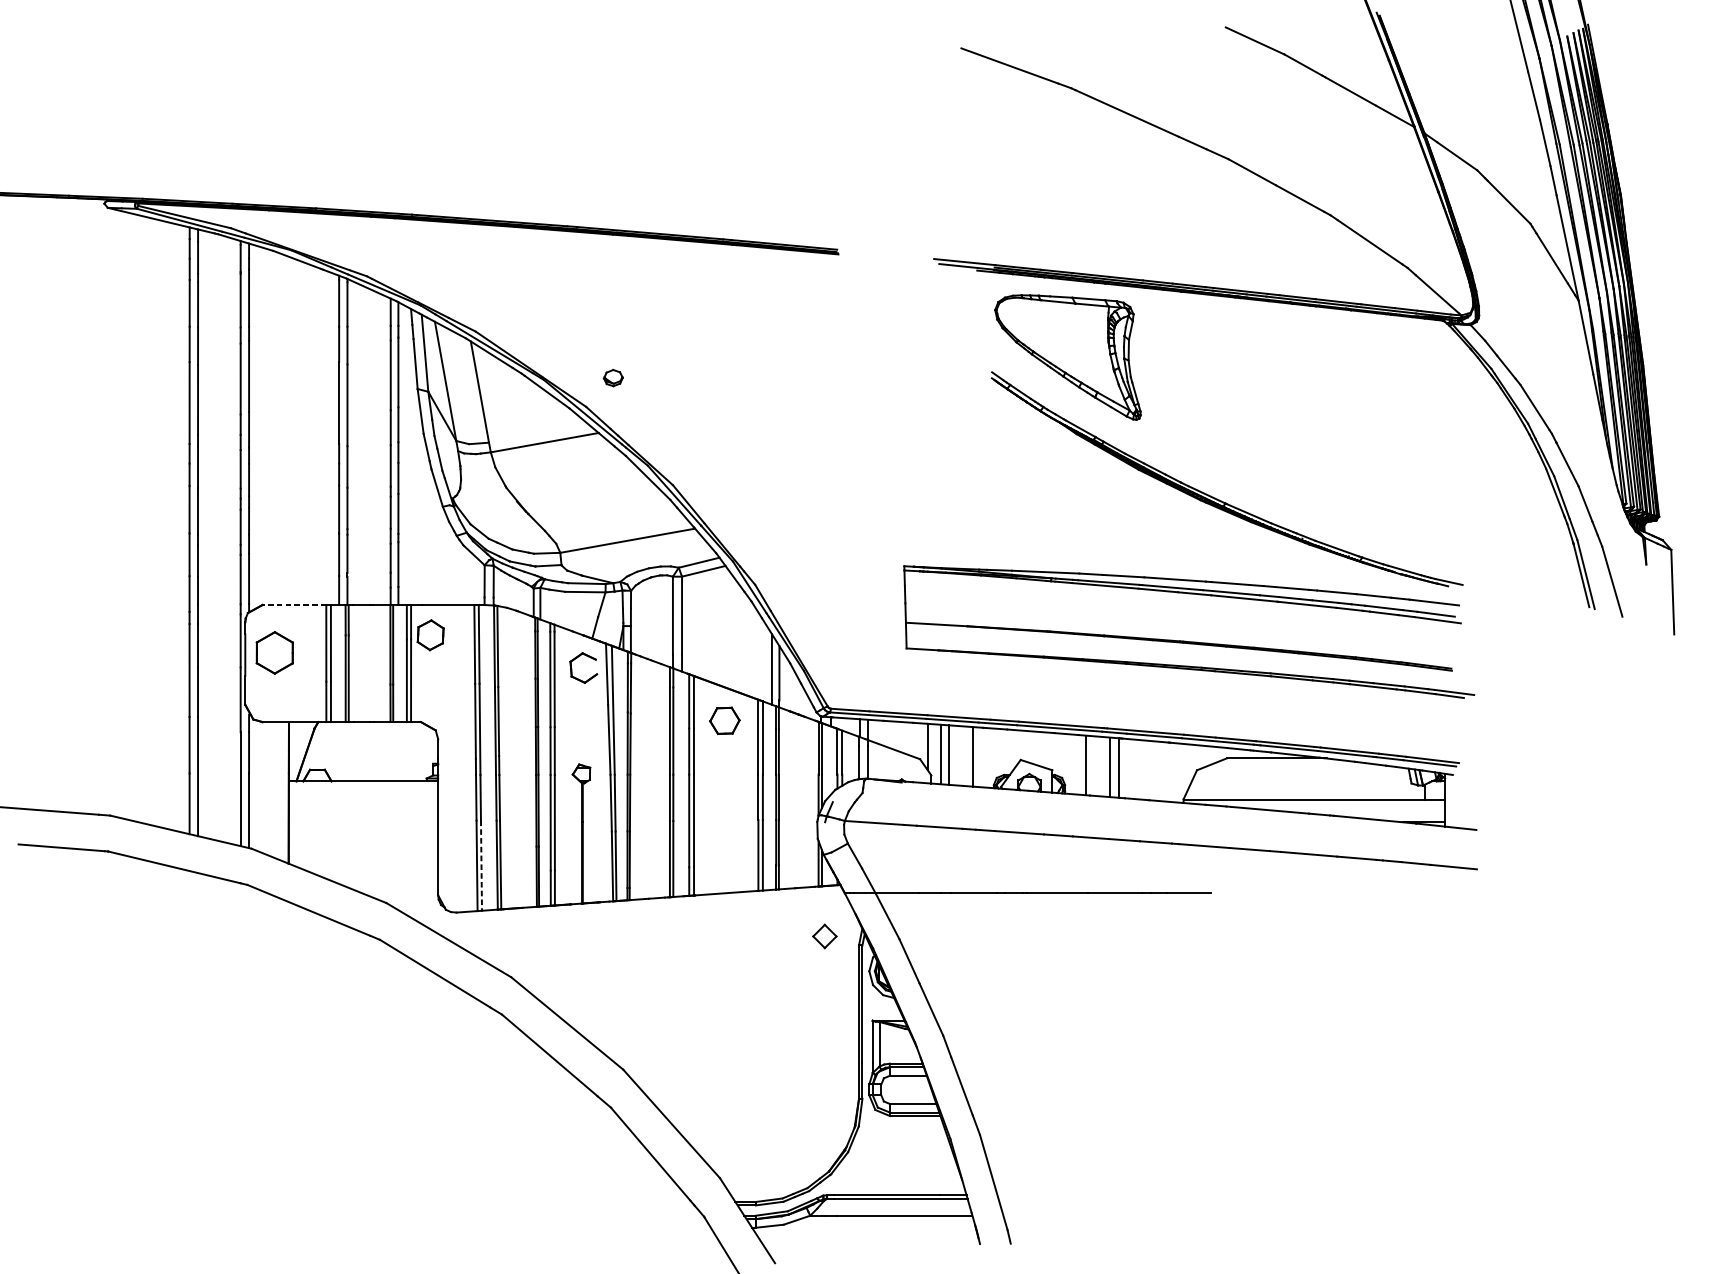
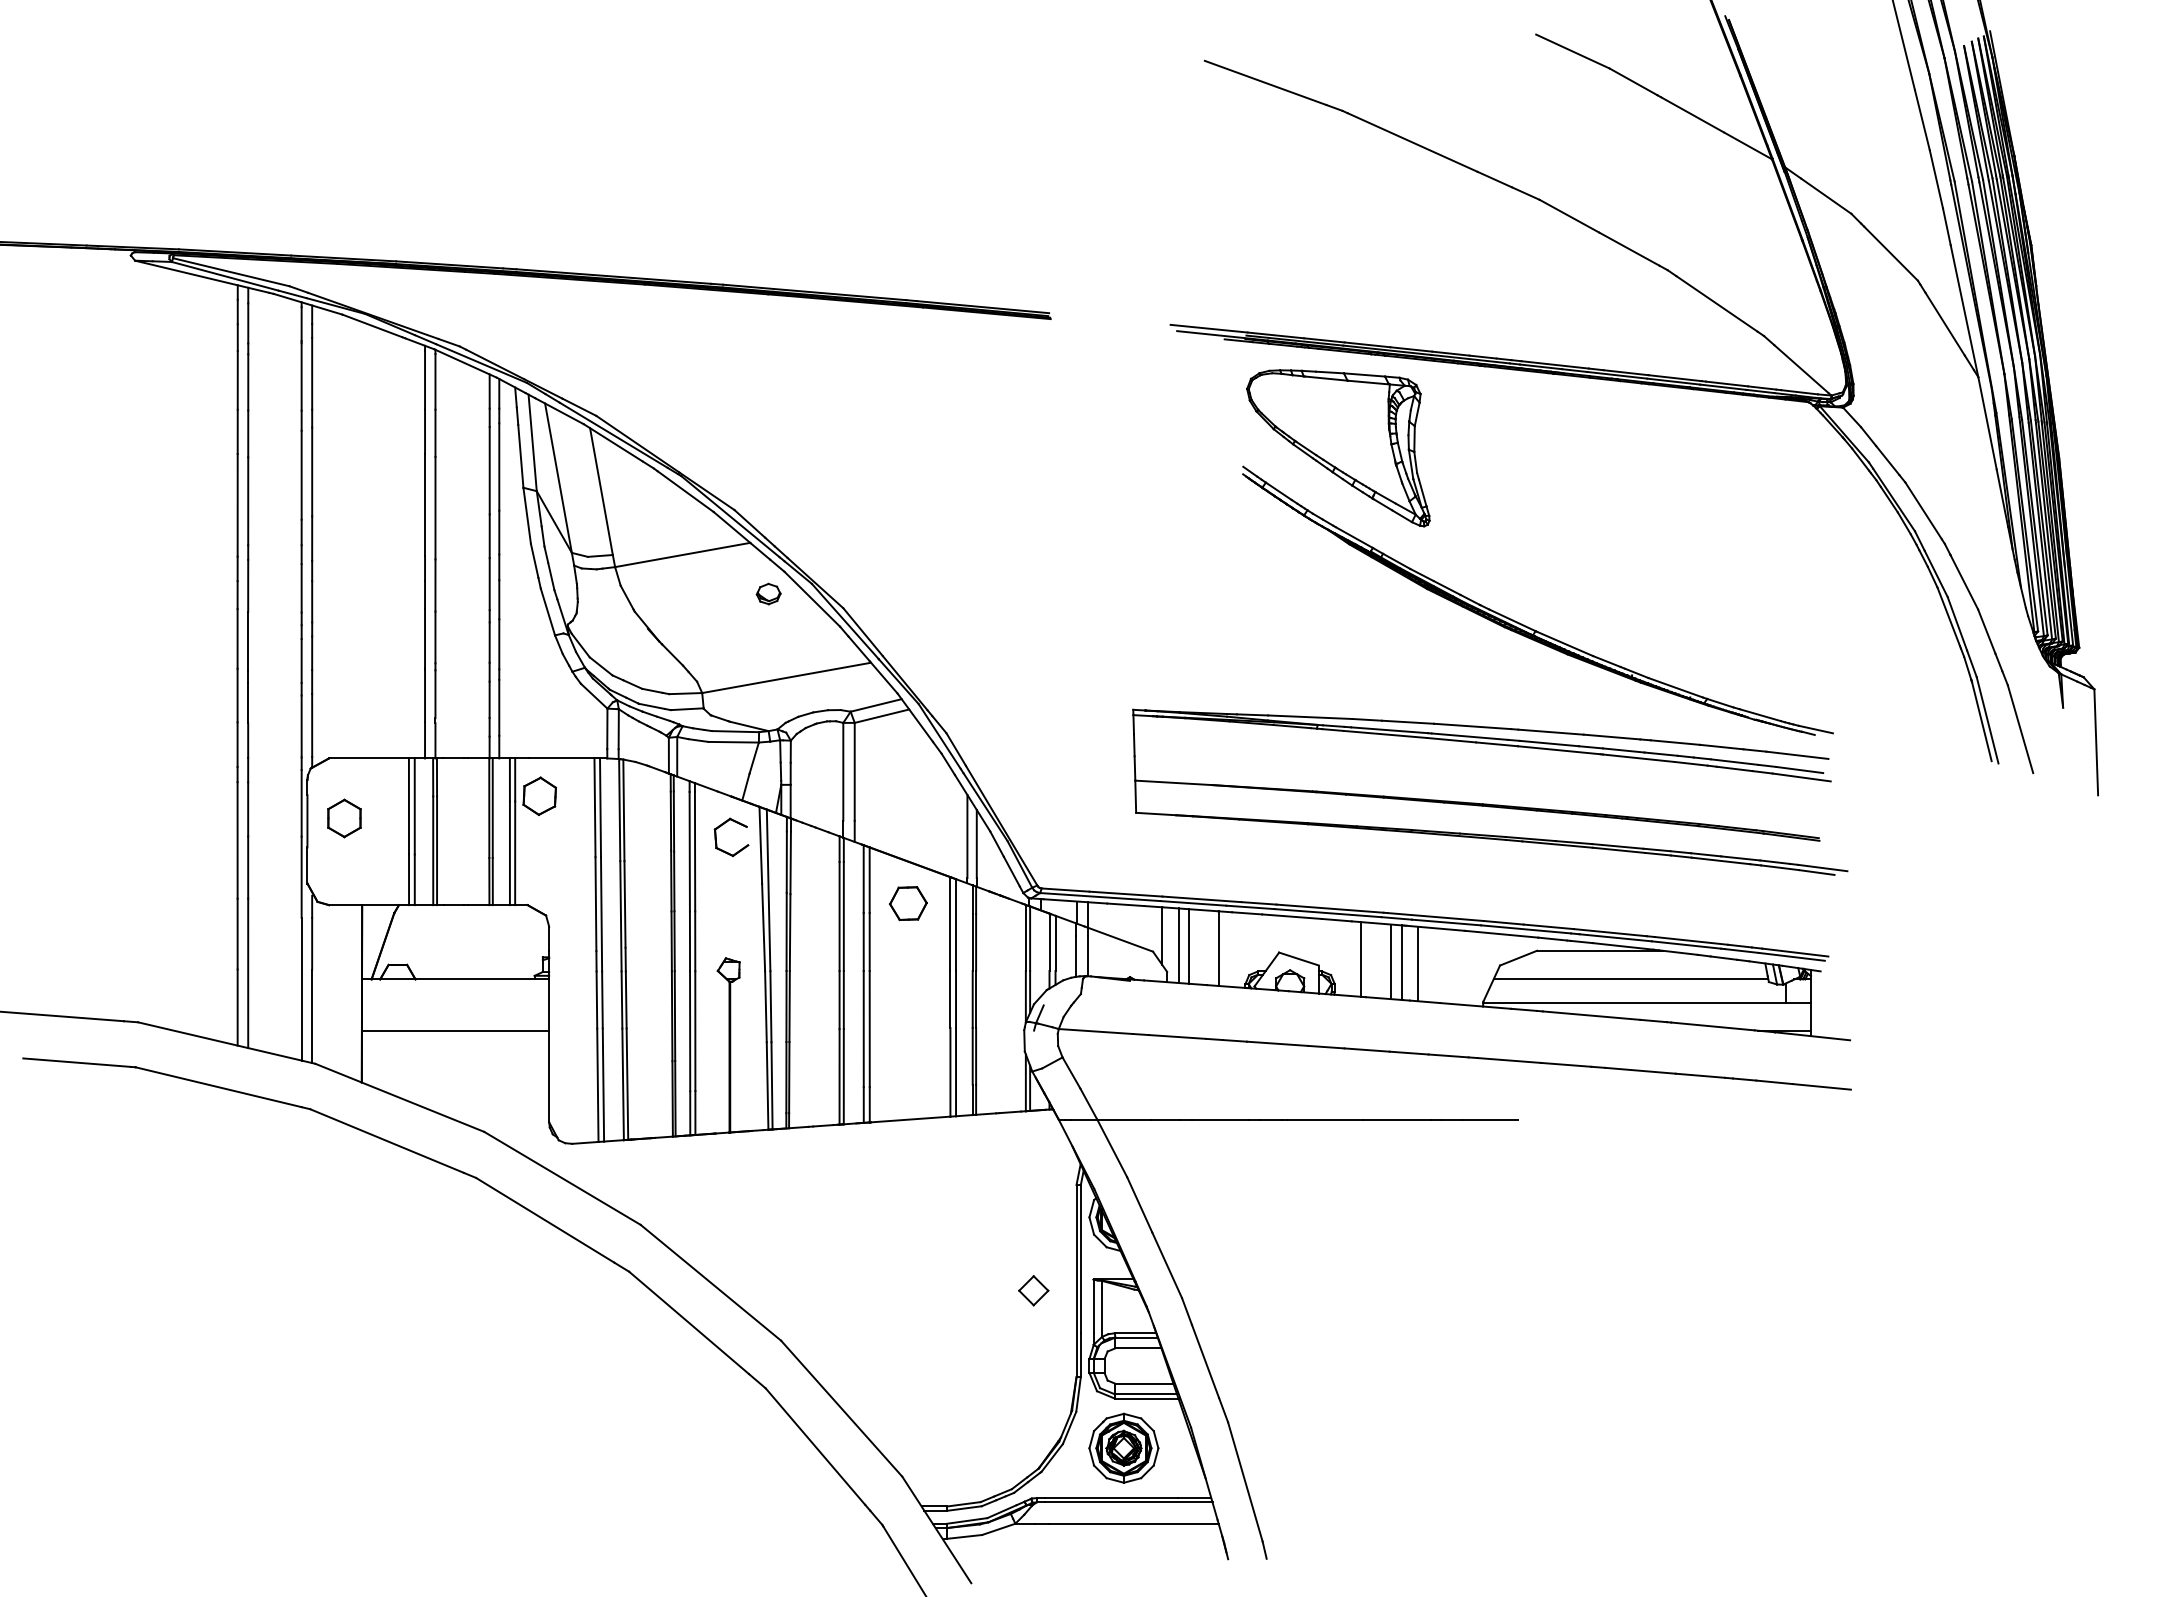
part: (613, 377) -> (768, 593), moved
line: (294, 605) -> (368, 758), dashed -> solid
part: (274, 652) -> (344, 818), size x0.71
line: (1131, 768) -> (1418, 963), added
line: (1301, 781) -> (1630, 979), added
line: (363, 822) -> (455, 1030), added
line: (481, 866) -> (603, 1085), dashed -> solid
part: (824, 936) -> (1033, 1290), moved
part: (896, 1154) -> (1123, 1447), added

